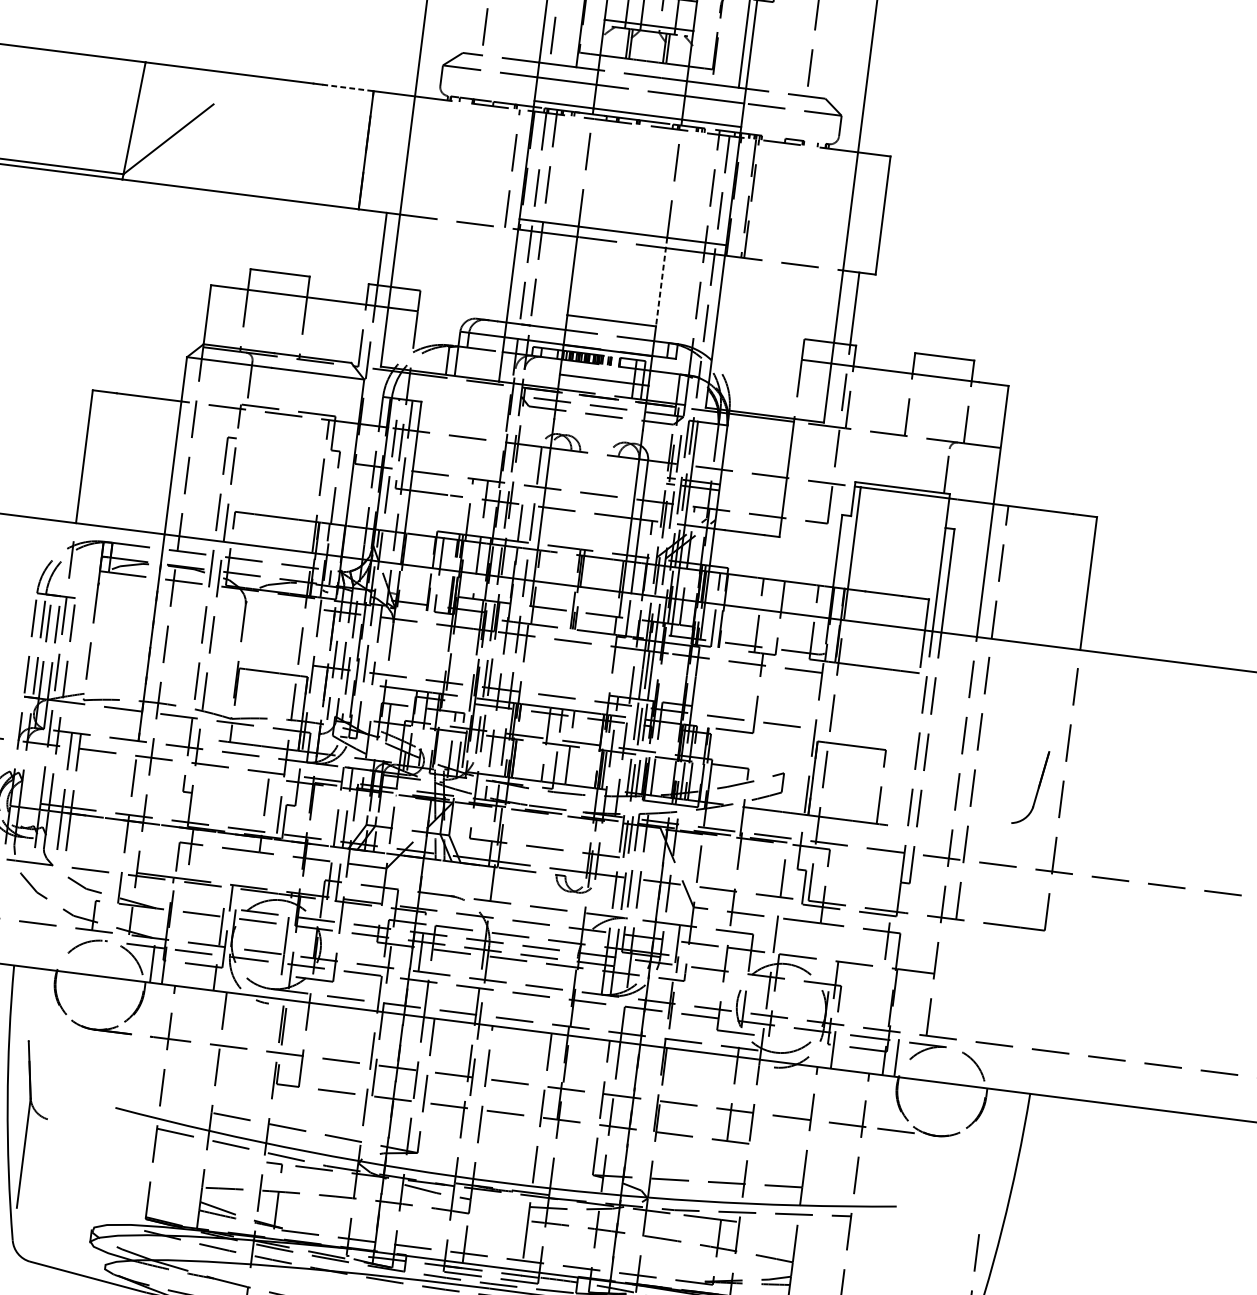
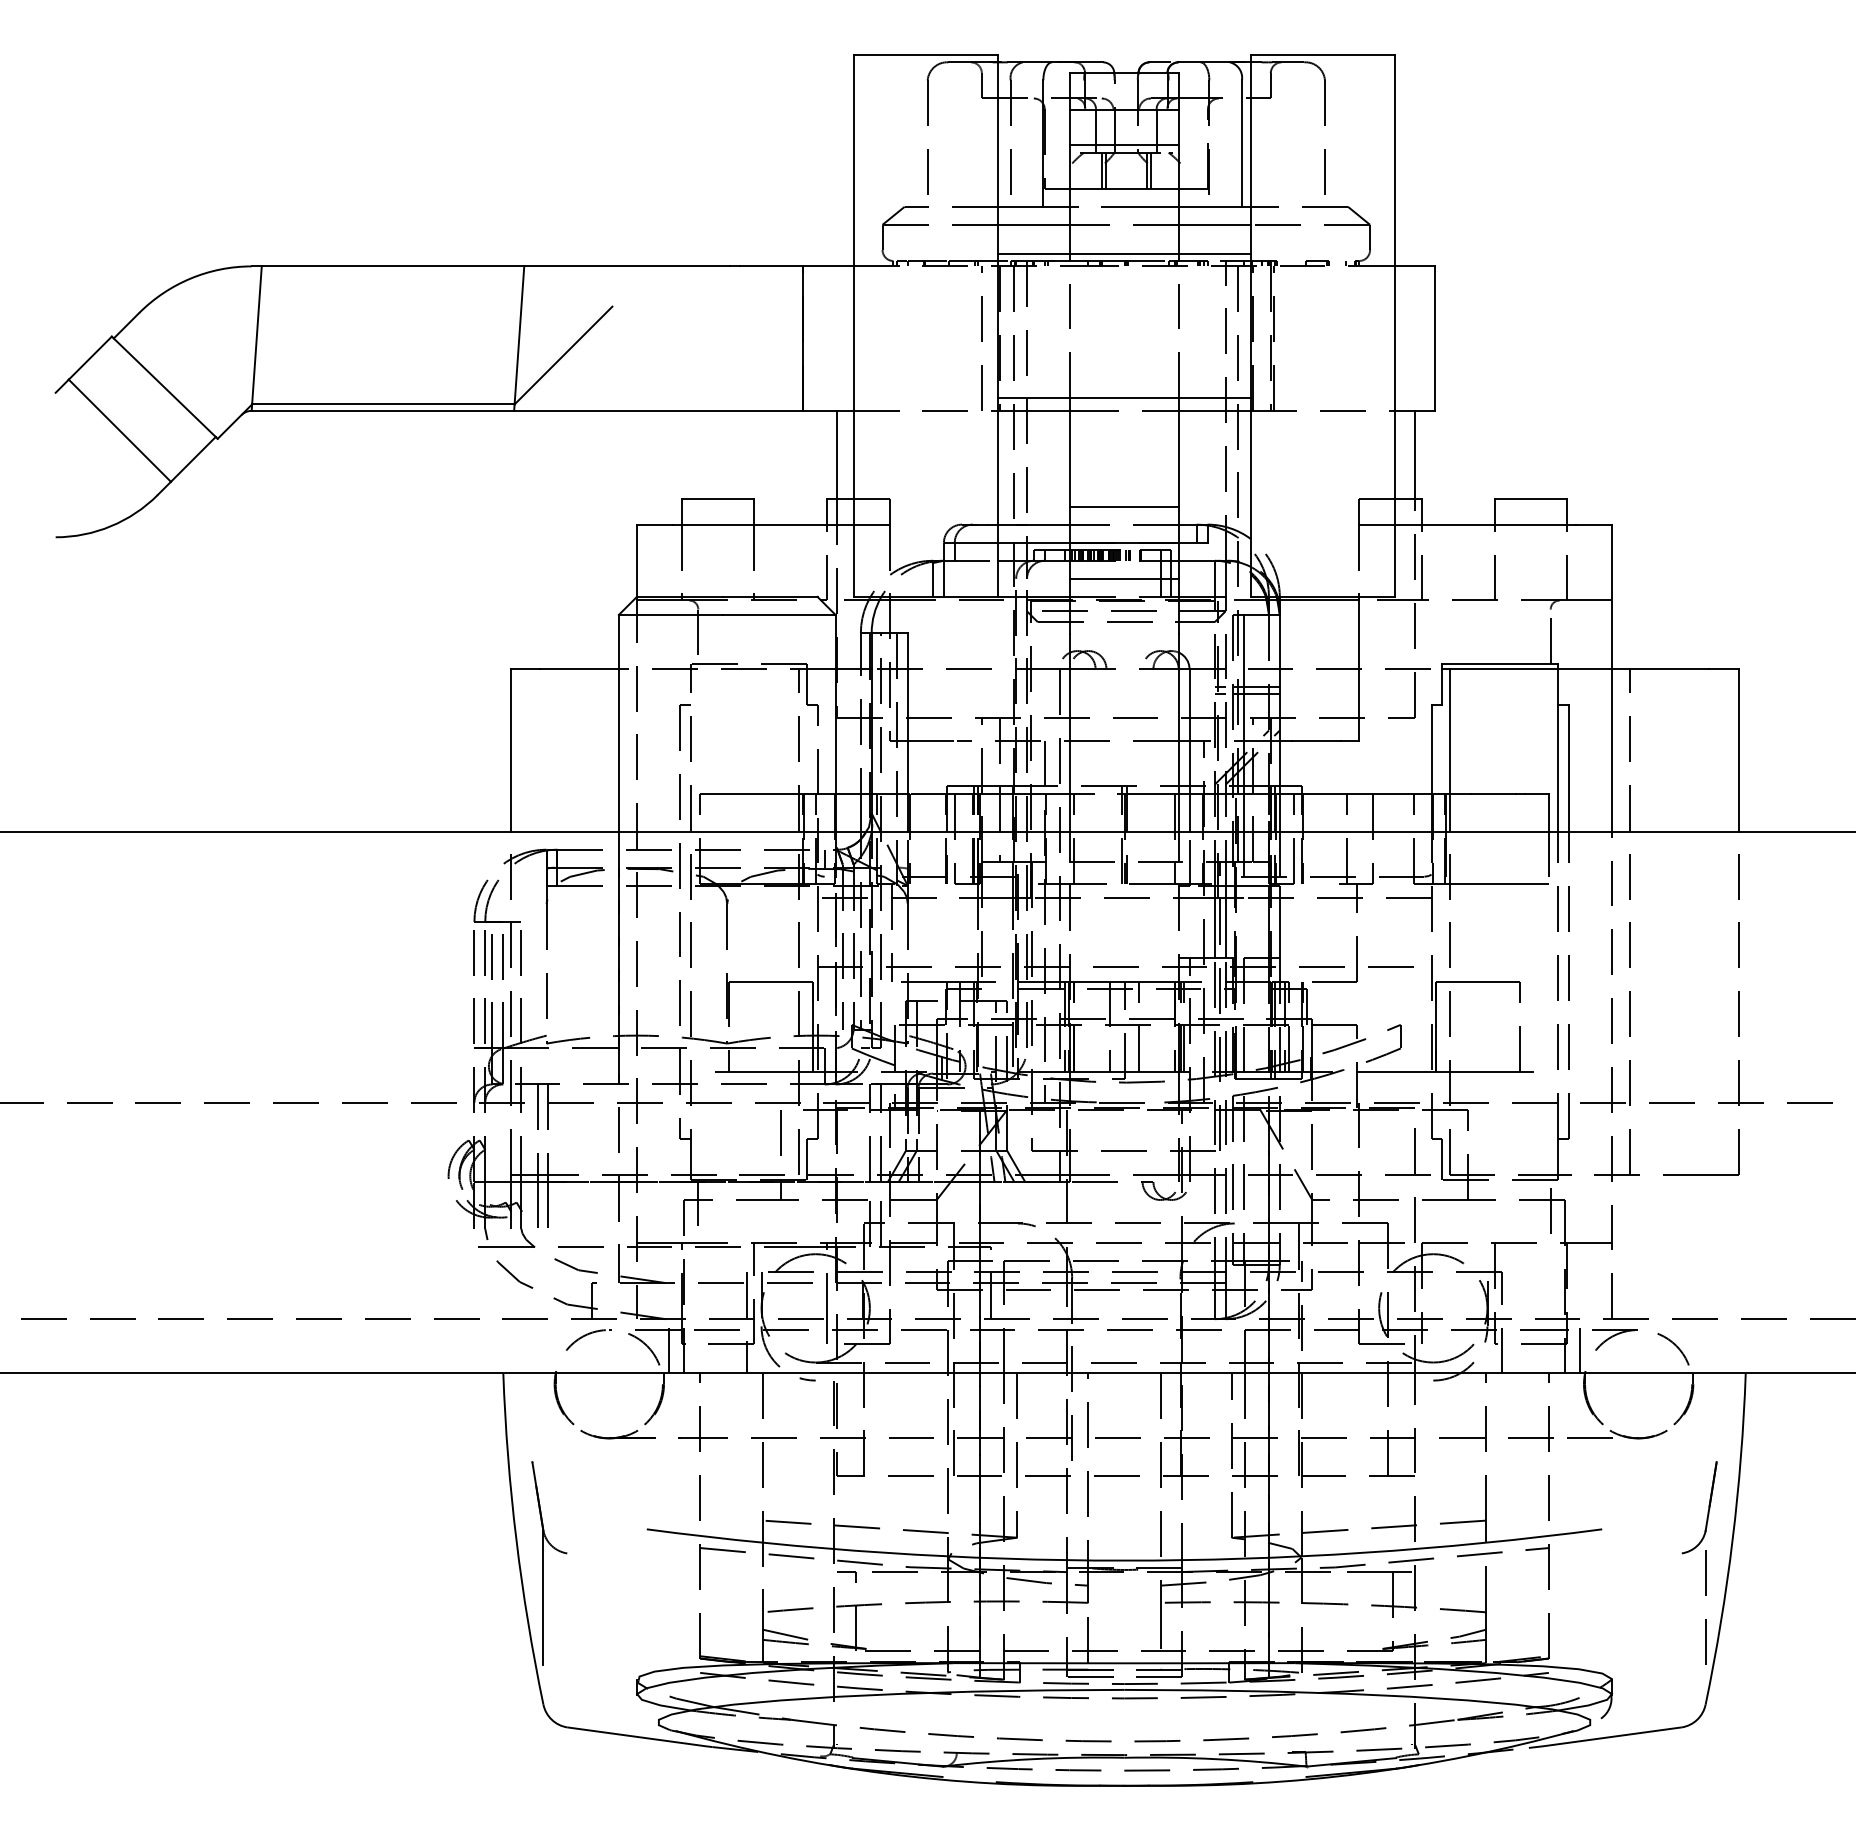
line: (348, 88) -> (772, 266), dashed -> solid
line: (661, 282) -> (1178, 452), dashed -> solid
part: (1036, 791) -> (1707, 1511), moved

